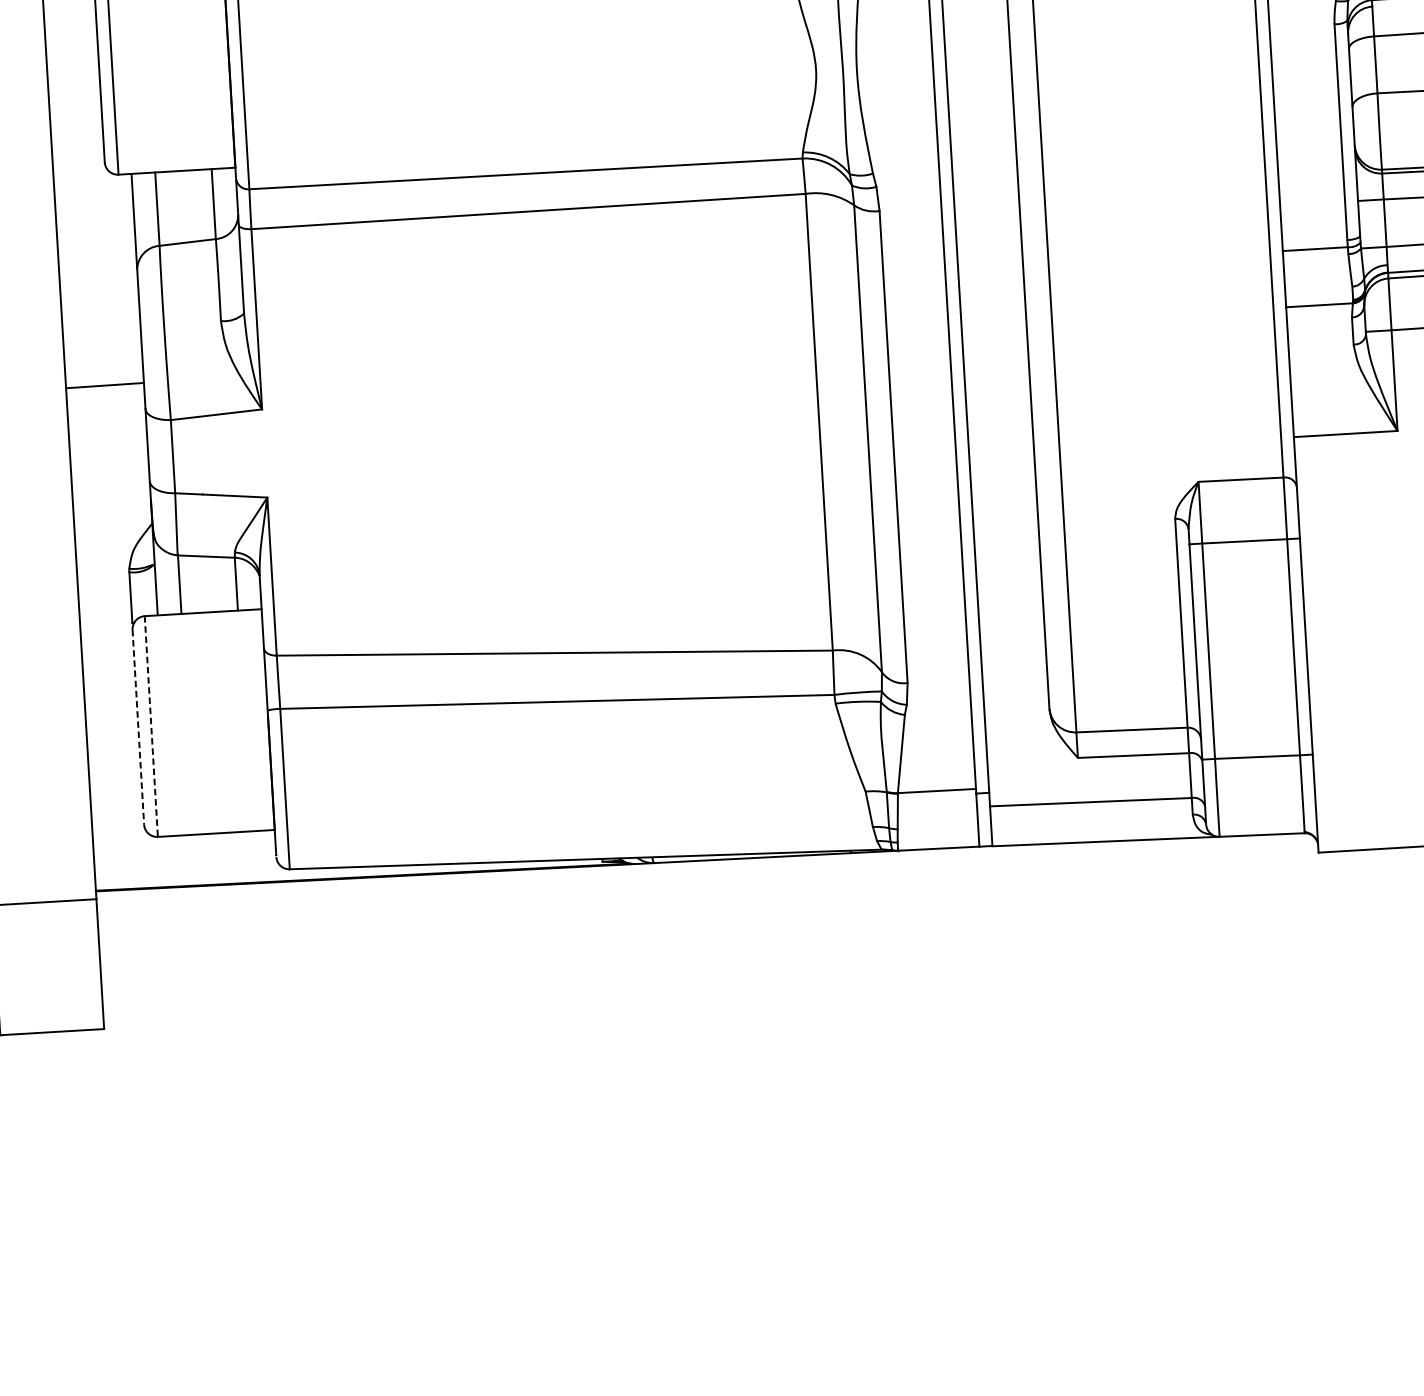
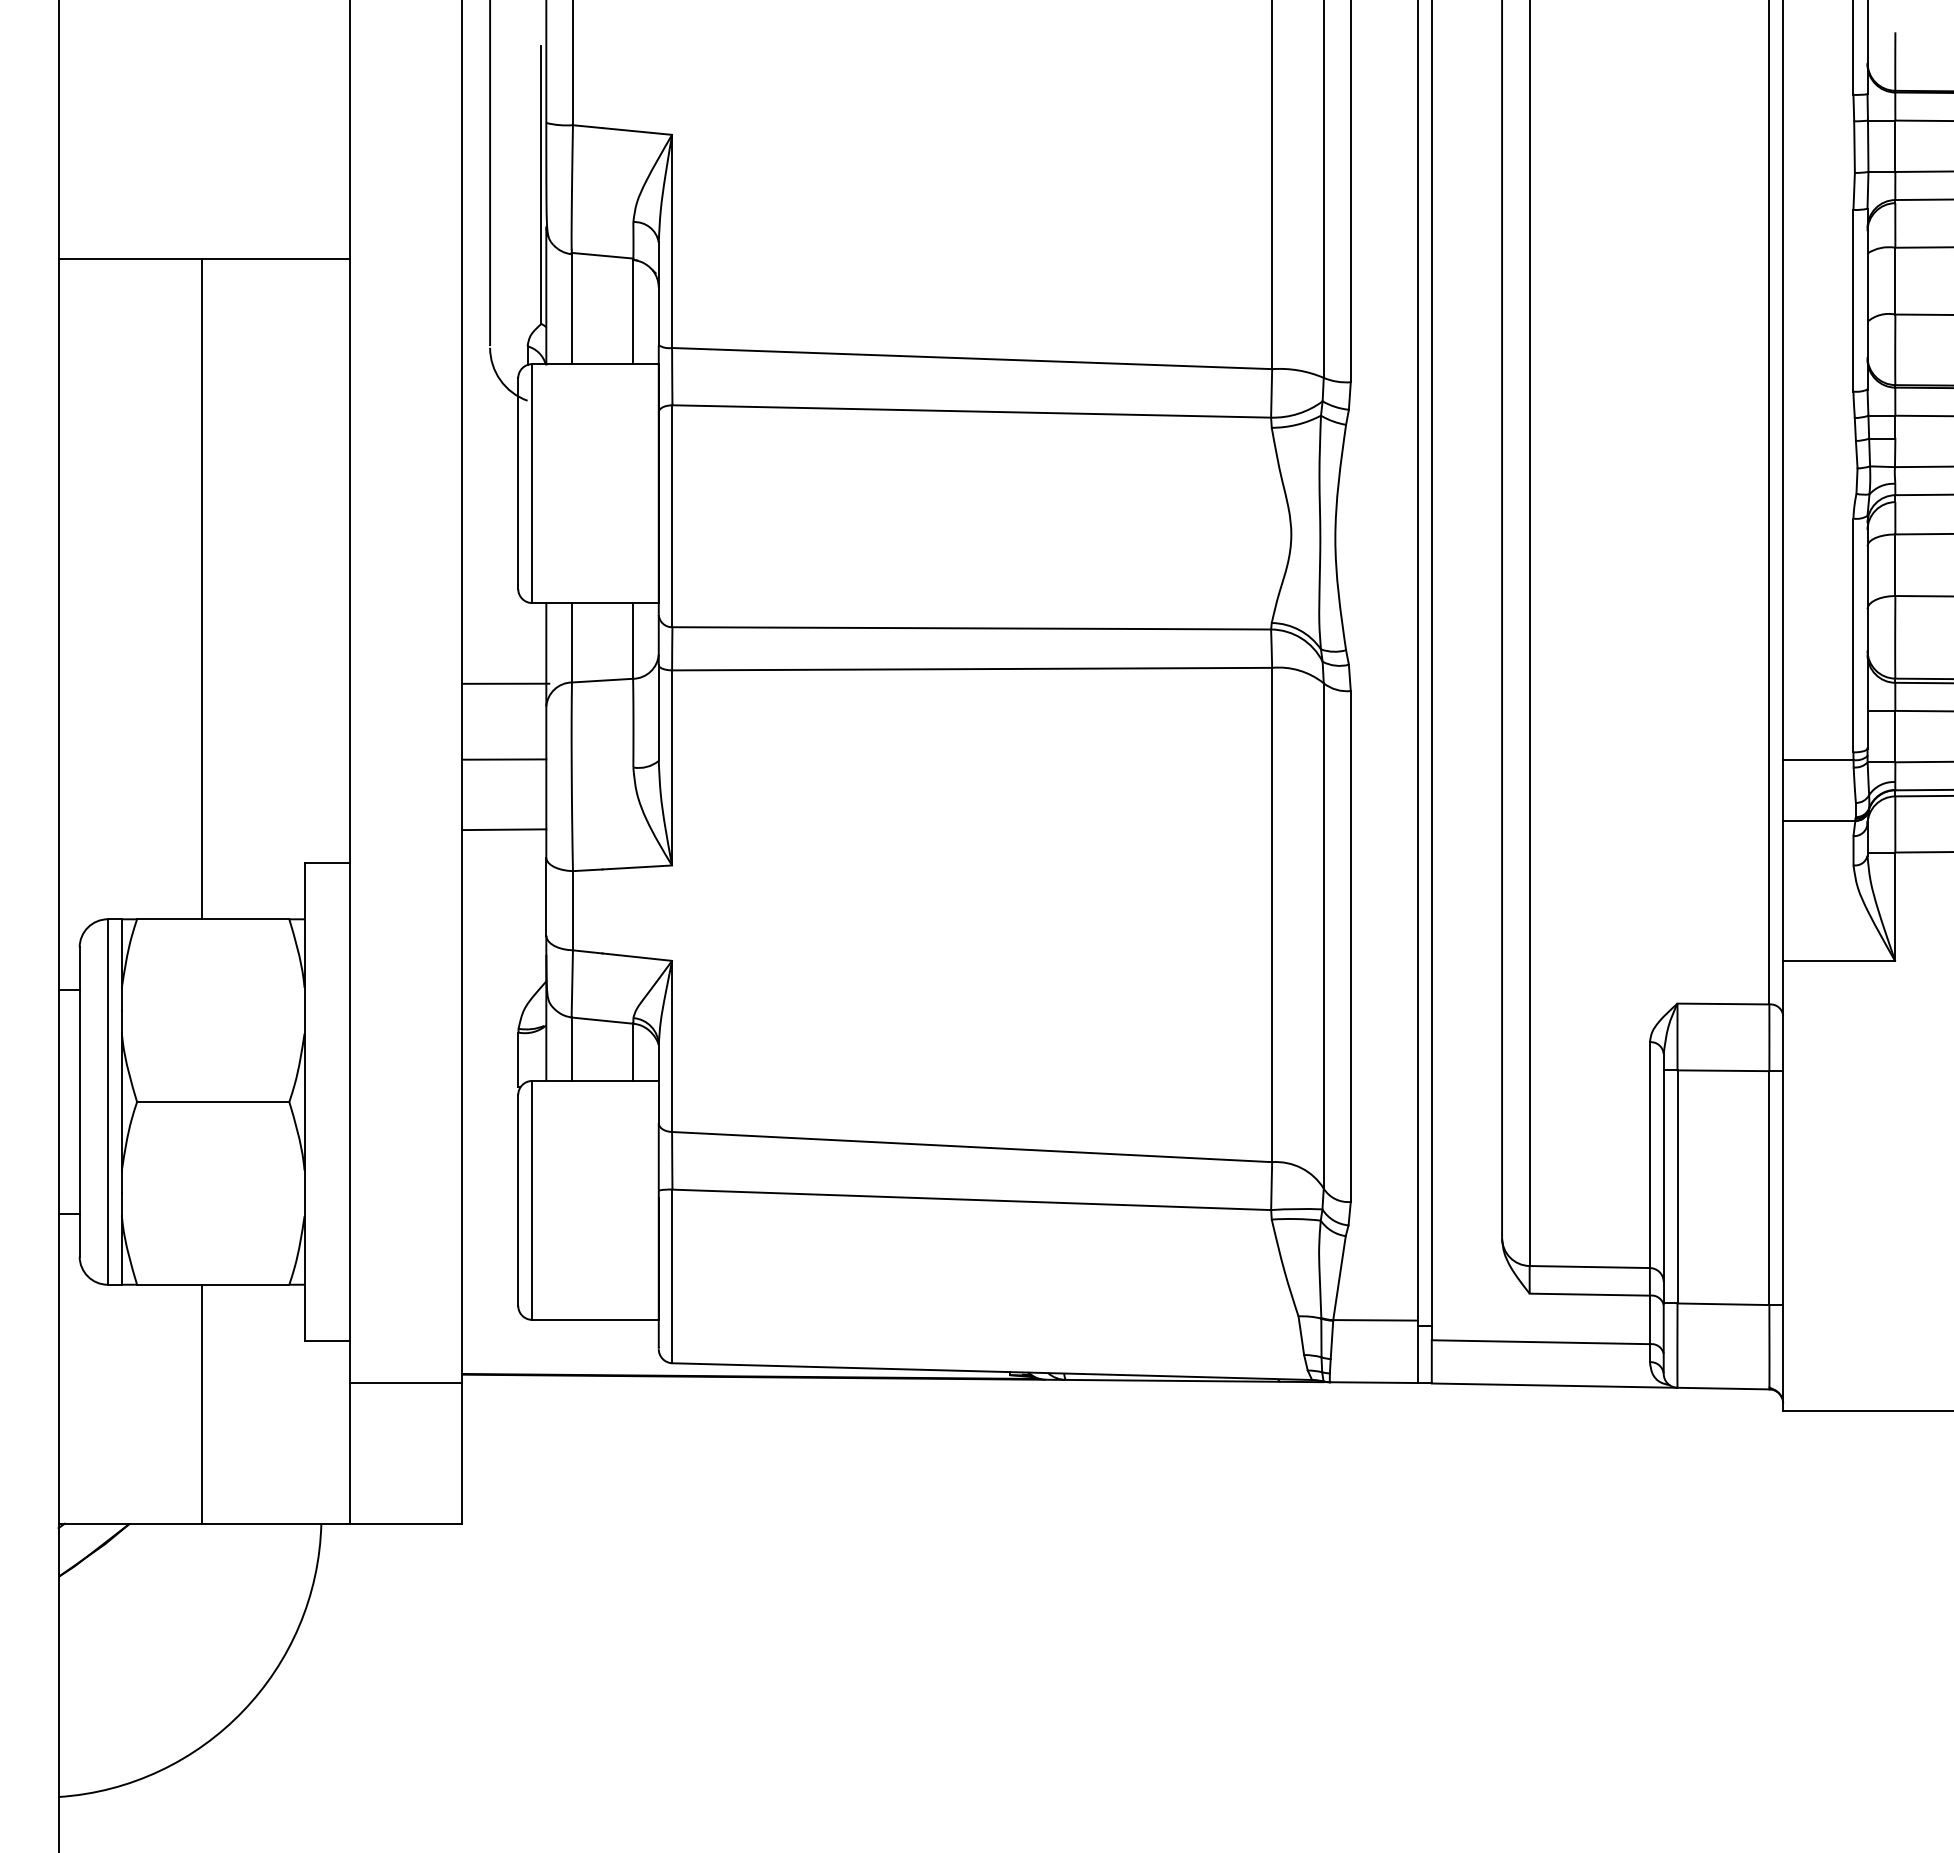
line: (98, 250) -> (505, 683), added
line: (101, 320) -> (504, 759), added
line: (151, 726) -> (532, 1200), dashed -> solid
line: (138, 727) -> (518, 1200), dashed -> solid

